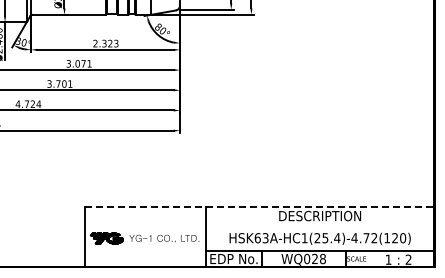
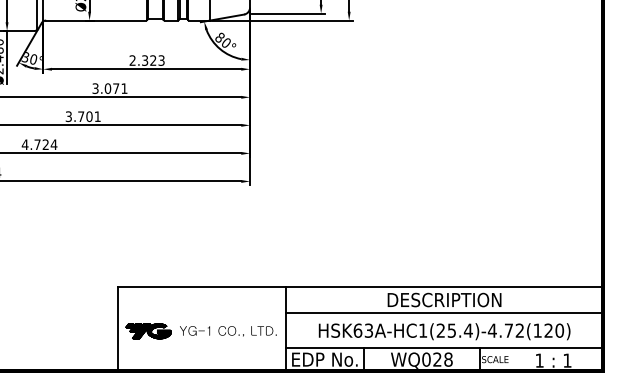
line: (259, 206) -> (360, 286), dashed -> solid
line: (319, 225) -> (443, 313), added
text: (408, 259) -> (567, 360), 2 -> 1

